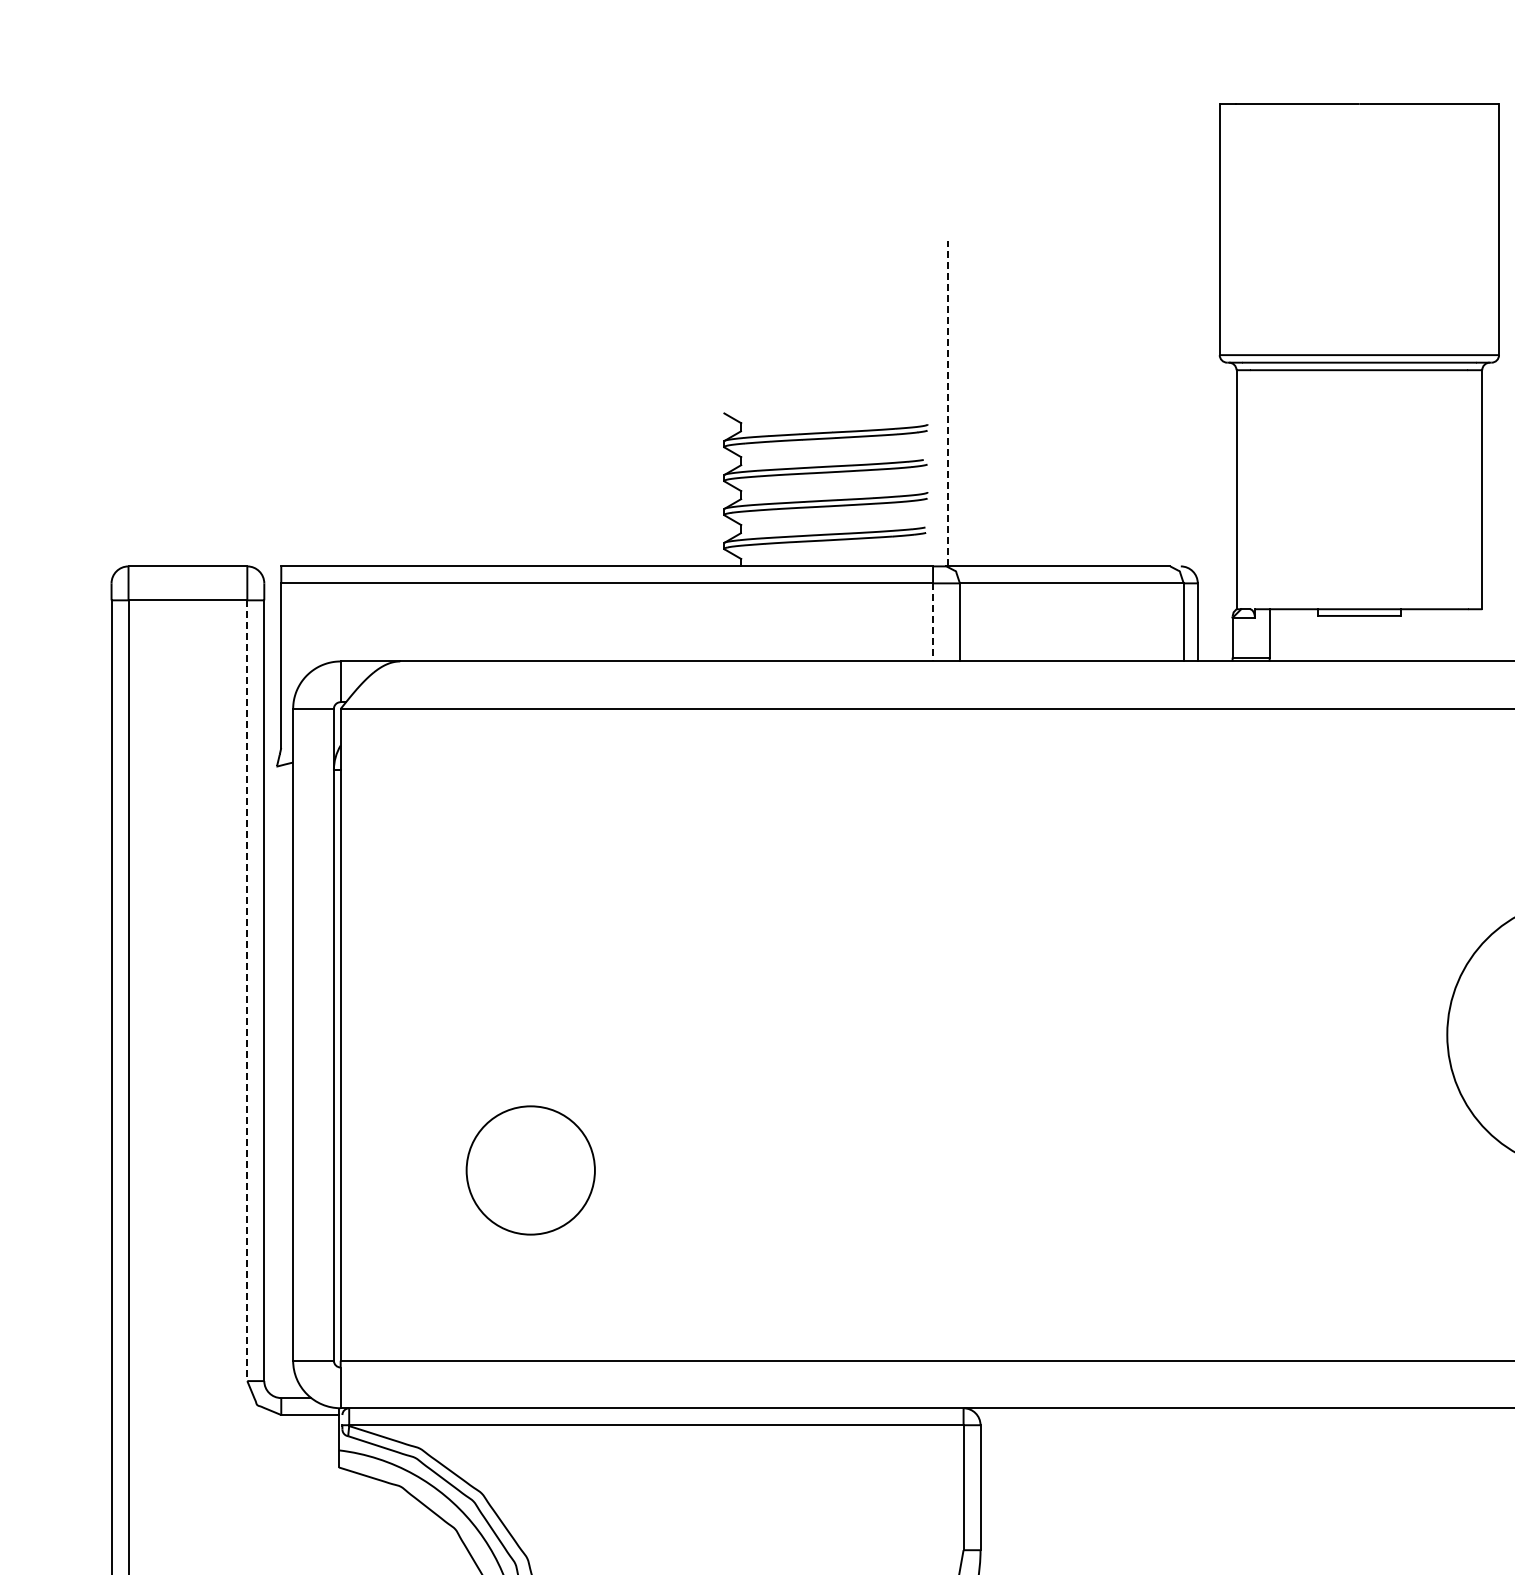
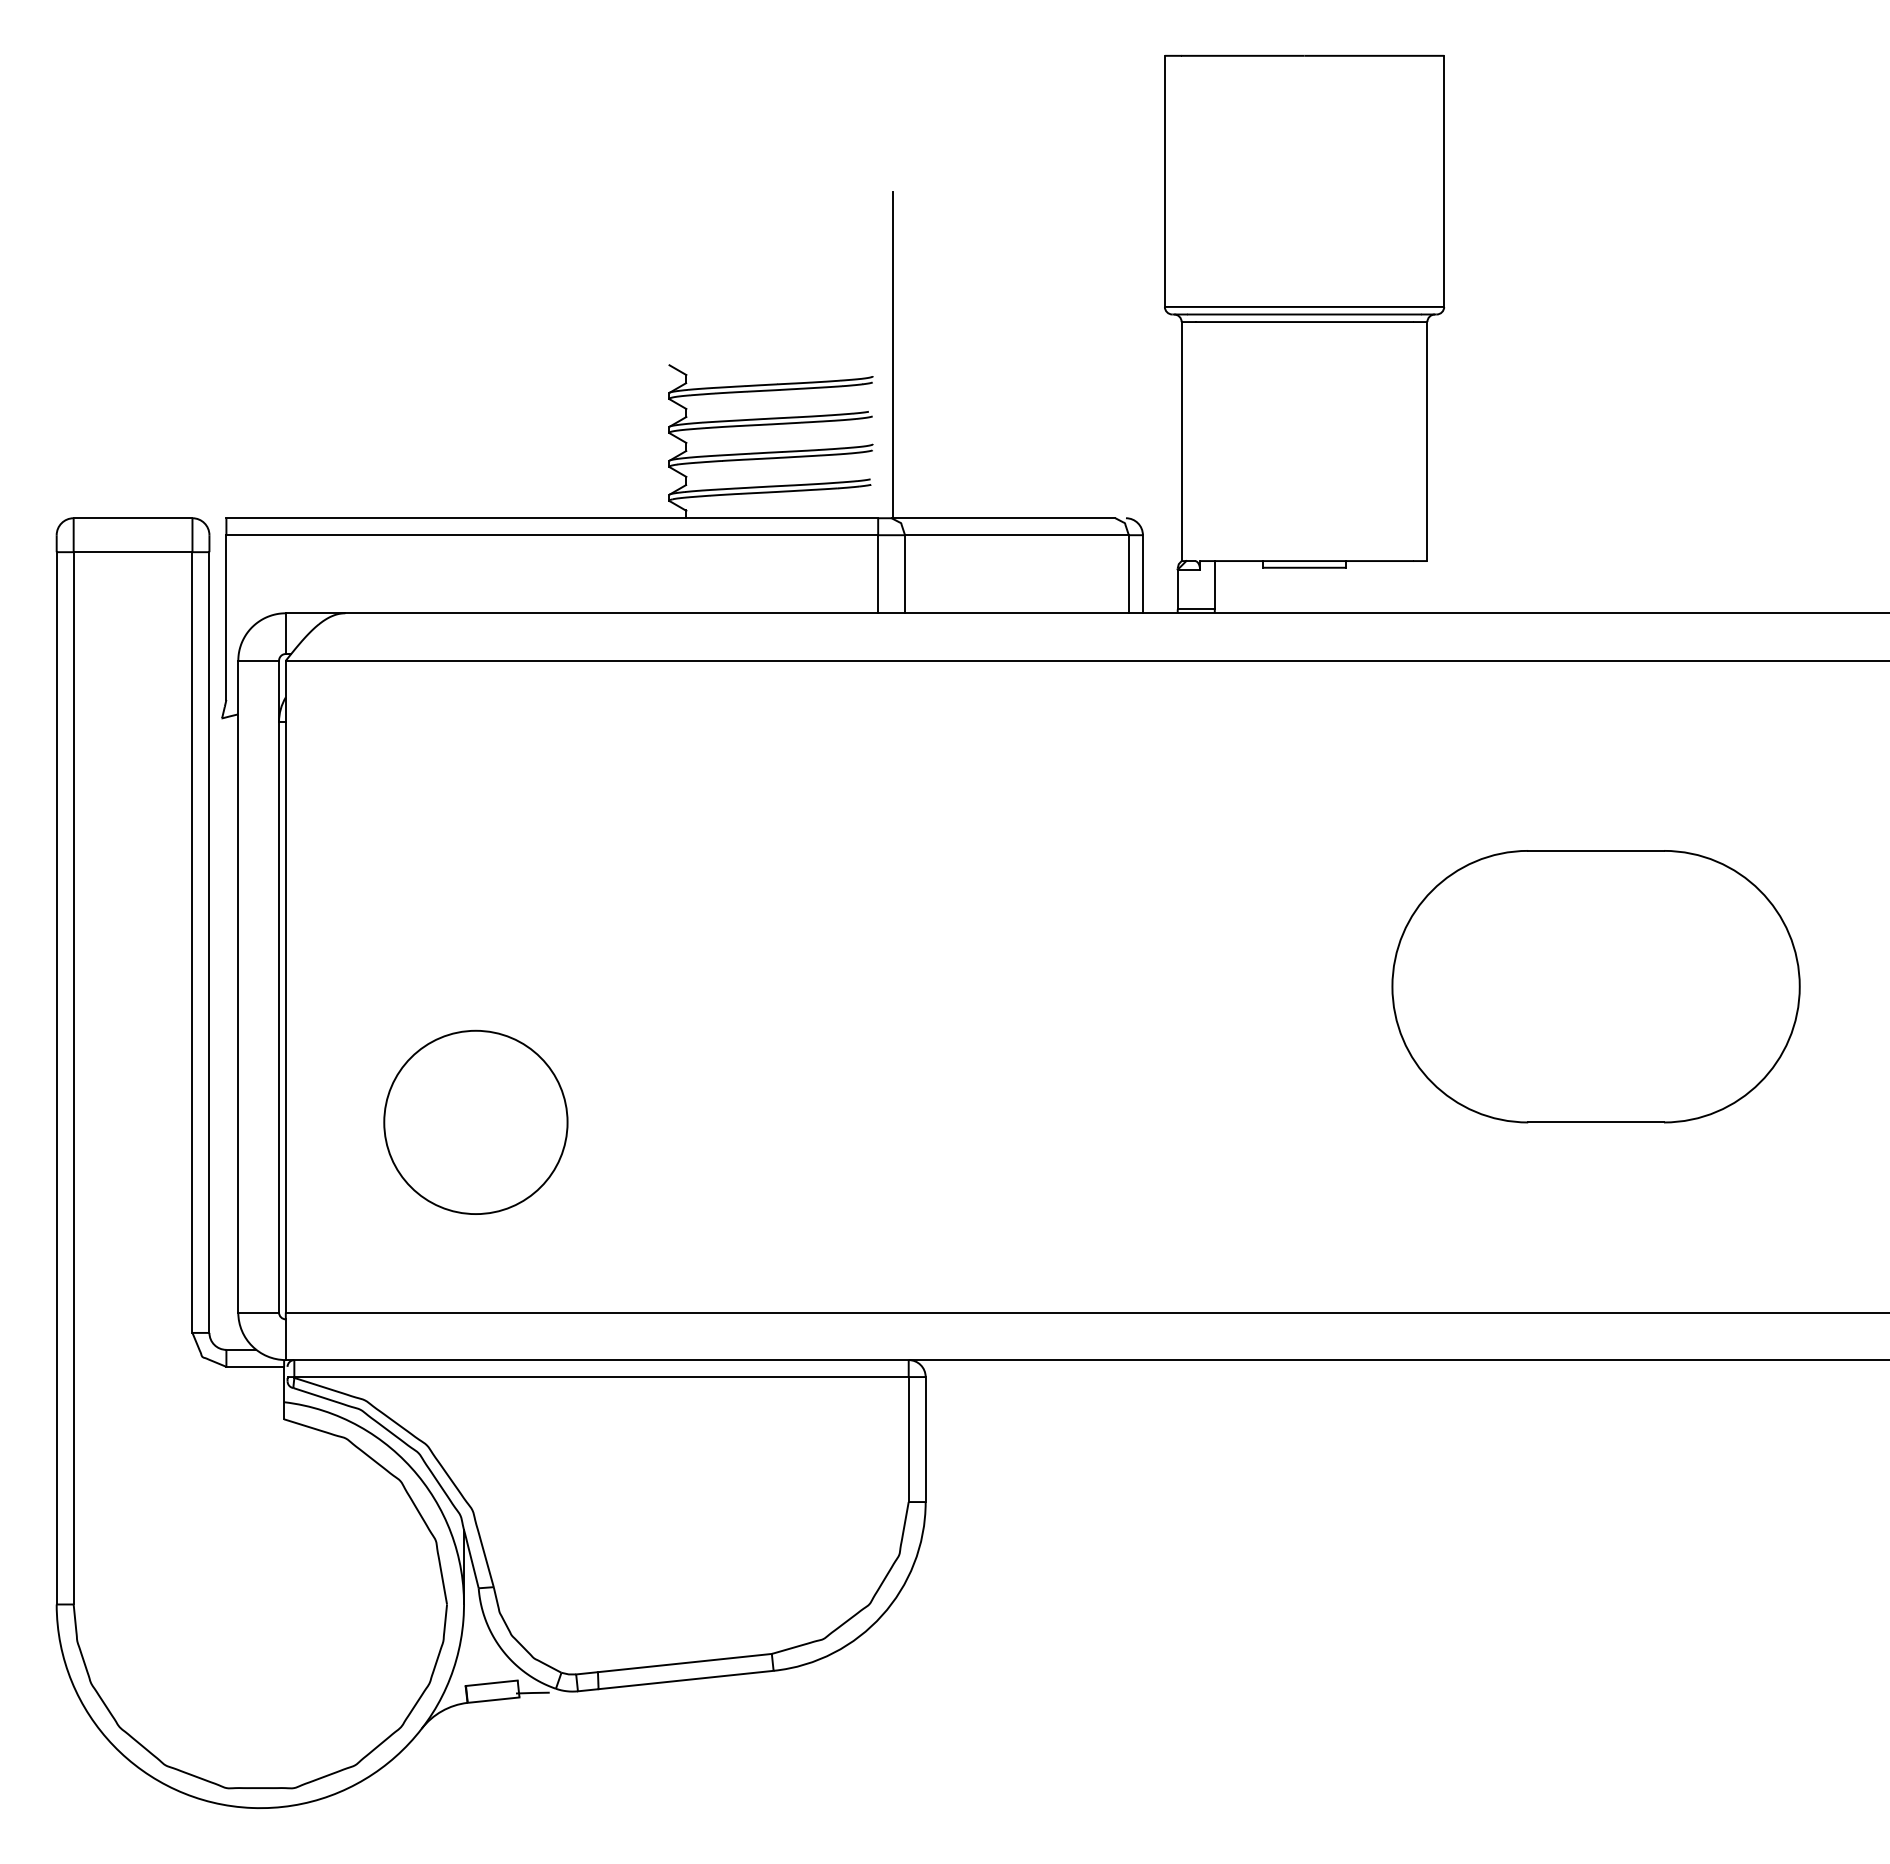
line: (948, 403) -> (893, 355), dashed -> solid
line: (933, 622) -> (878, 574), dashed -> solid
line: (247, 991) -> (192, 943), dashed -> solid
circle: (530, 1169) -> (475, 1121), size x1.43

